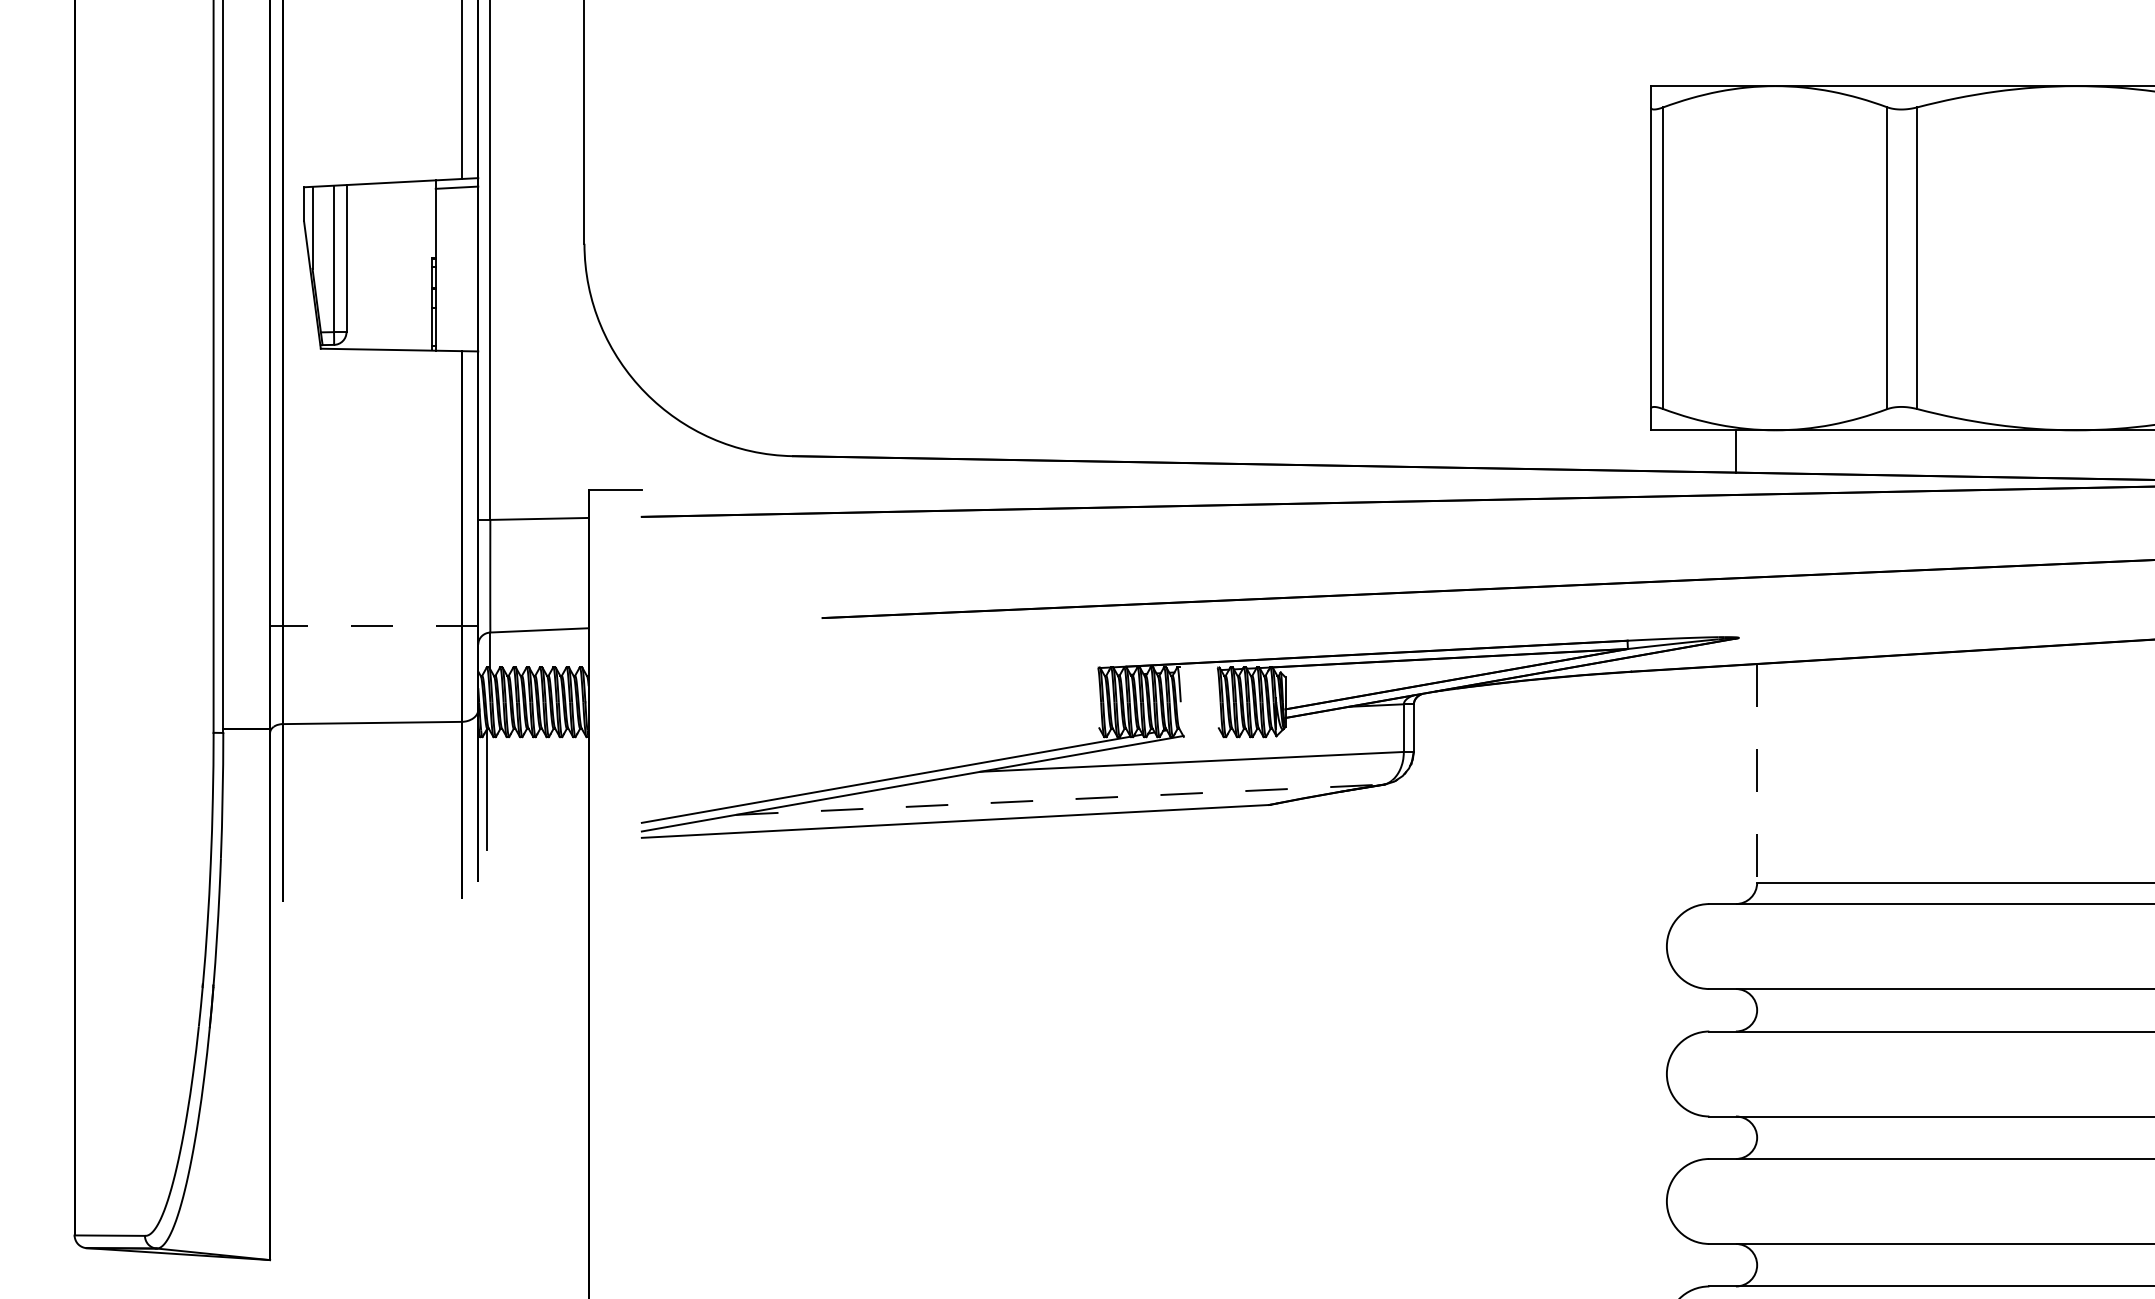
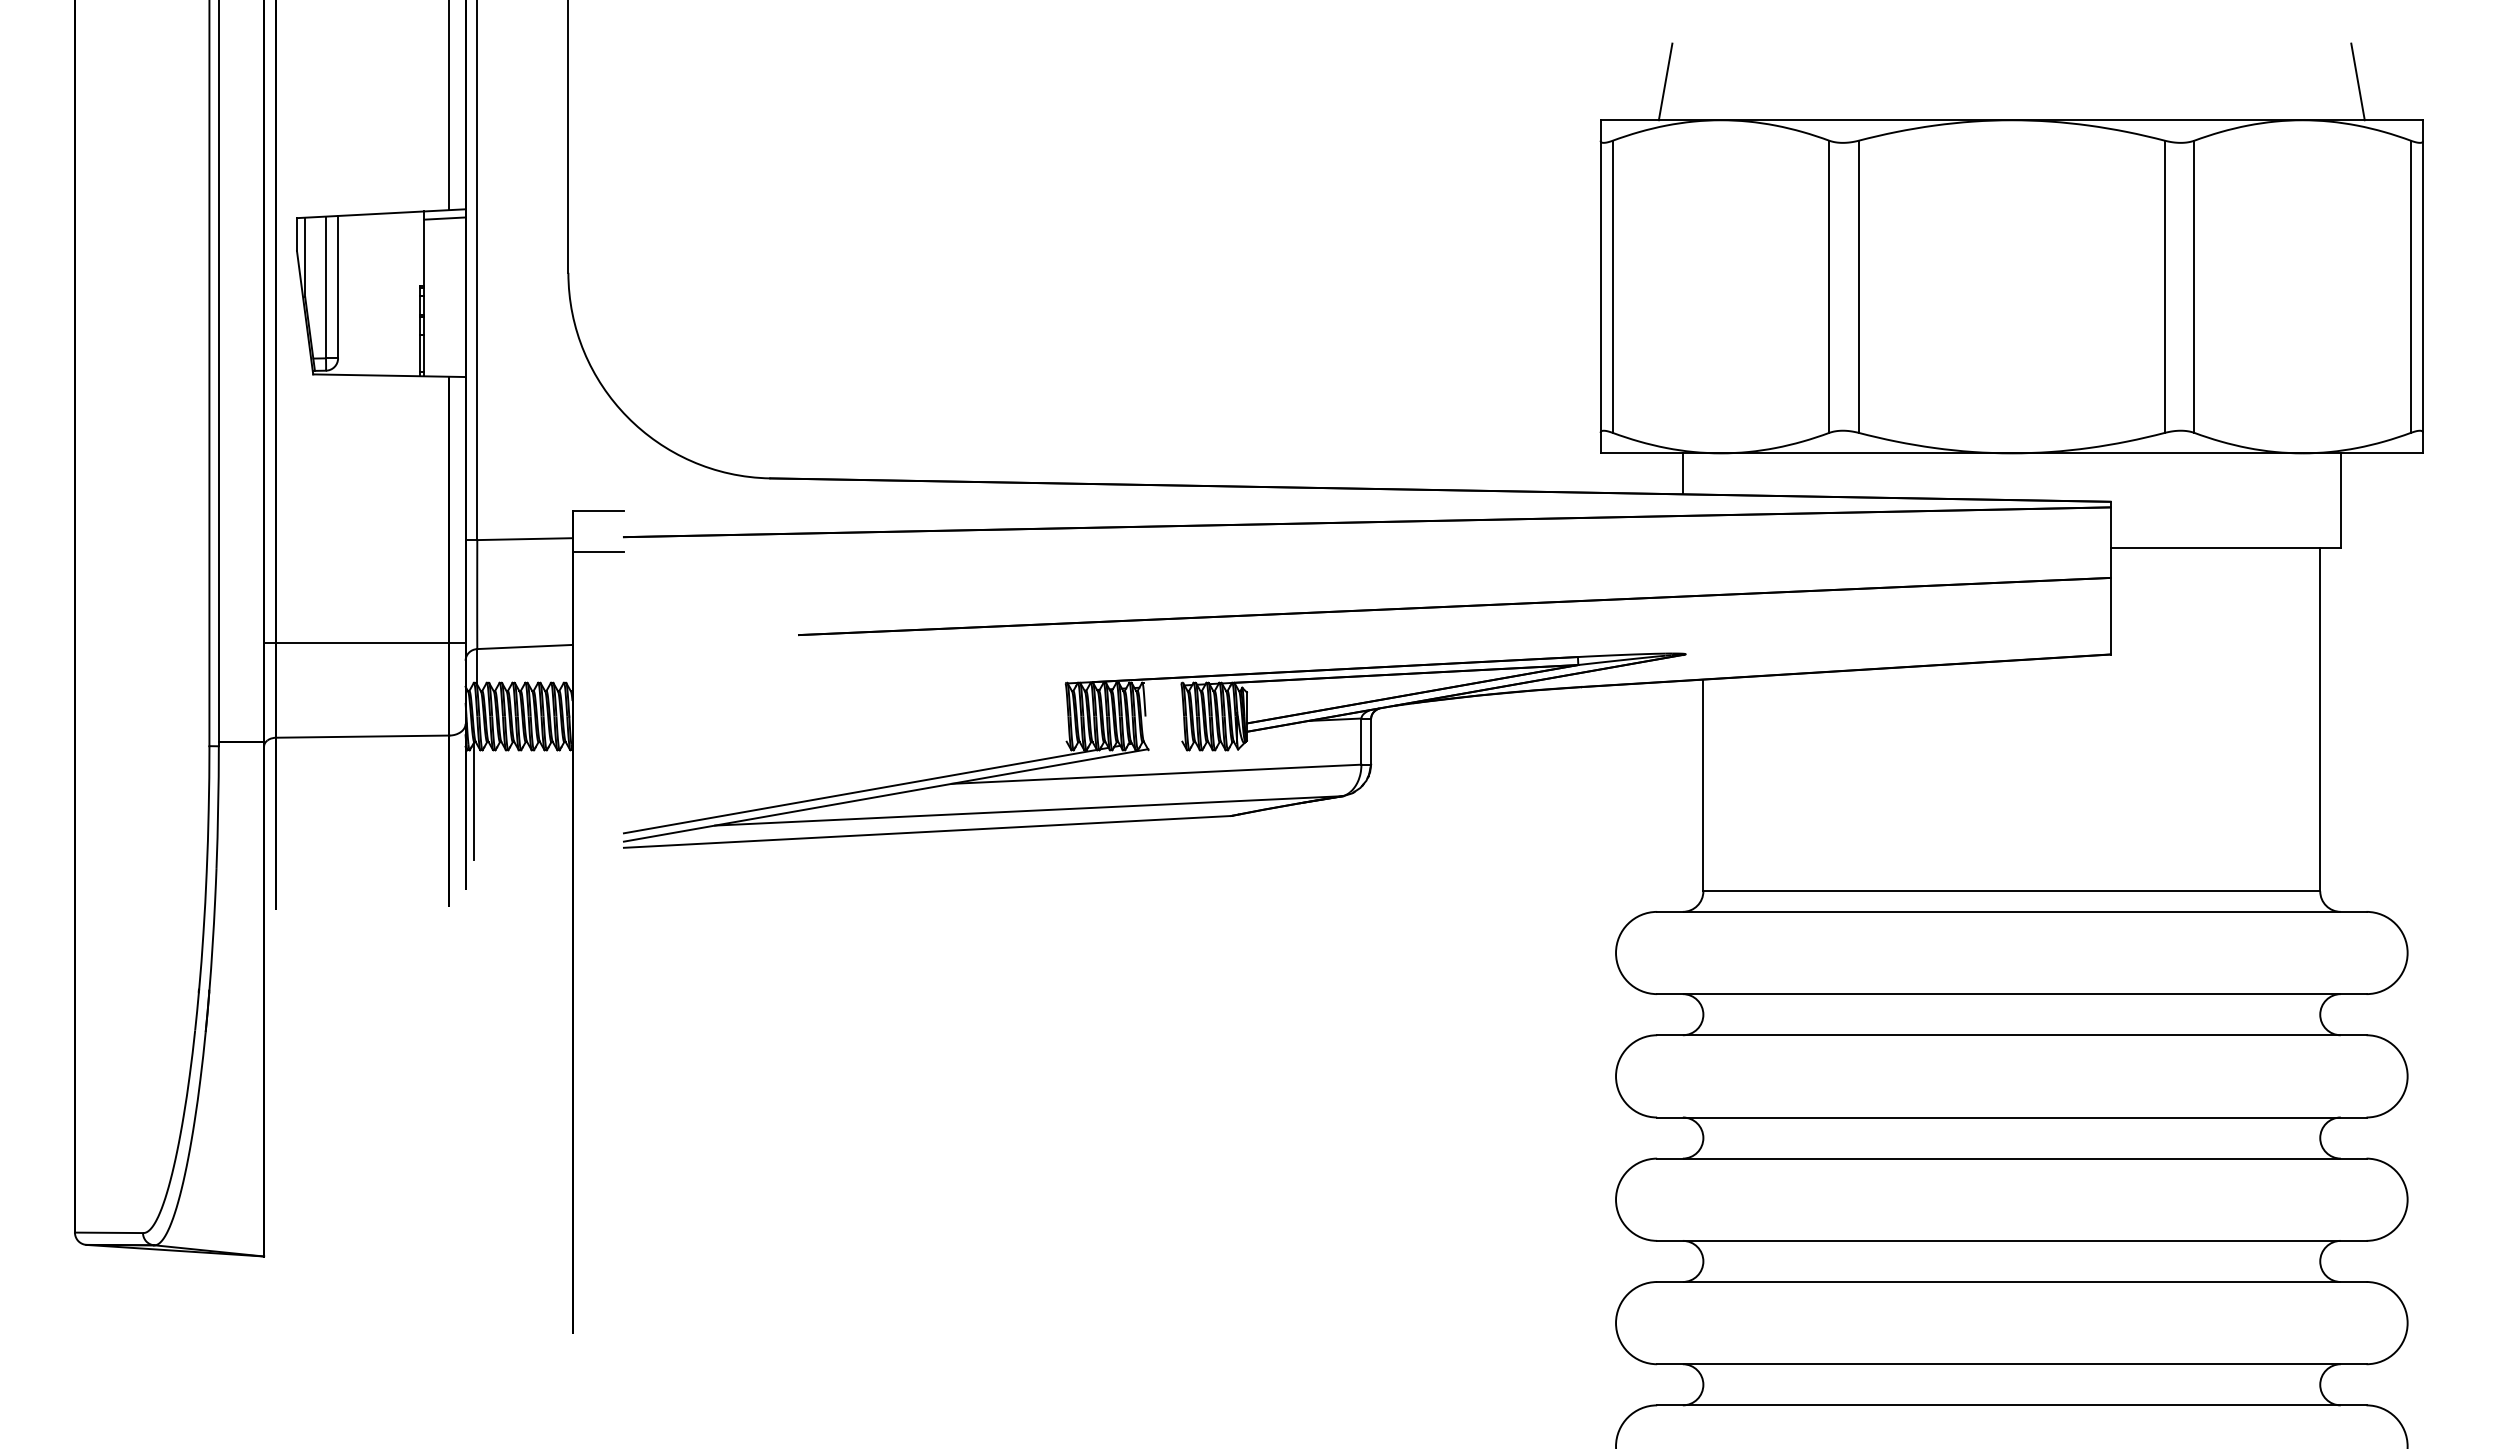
line: (1718, 46) -> (1665, 81), added
line: (614, 532) -> (597, 552), added
line: (373, 626) -> (364, 643), dashed -> solid
line: (1757, 773) -> (1703, 785), dashed -> solid
line: (1060, 799) -> (1029, 810), dashed -> solid

